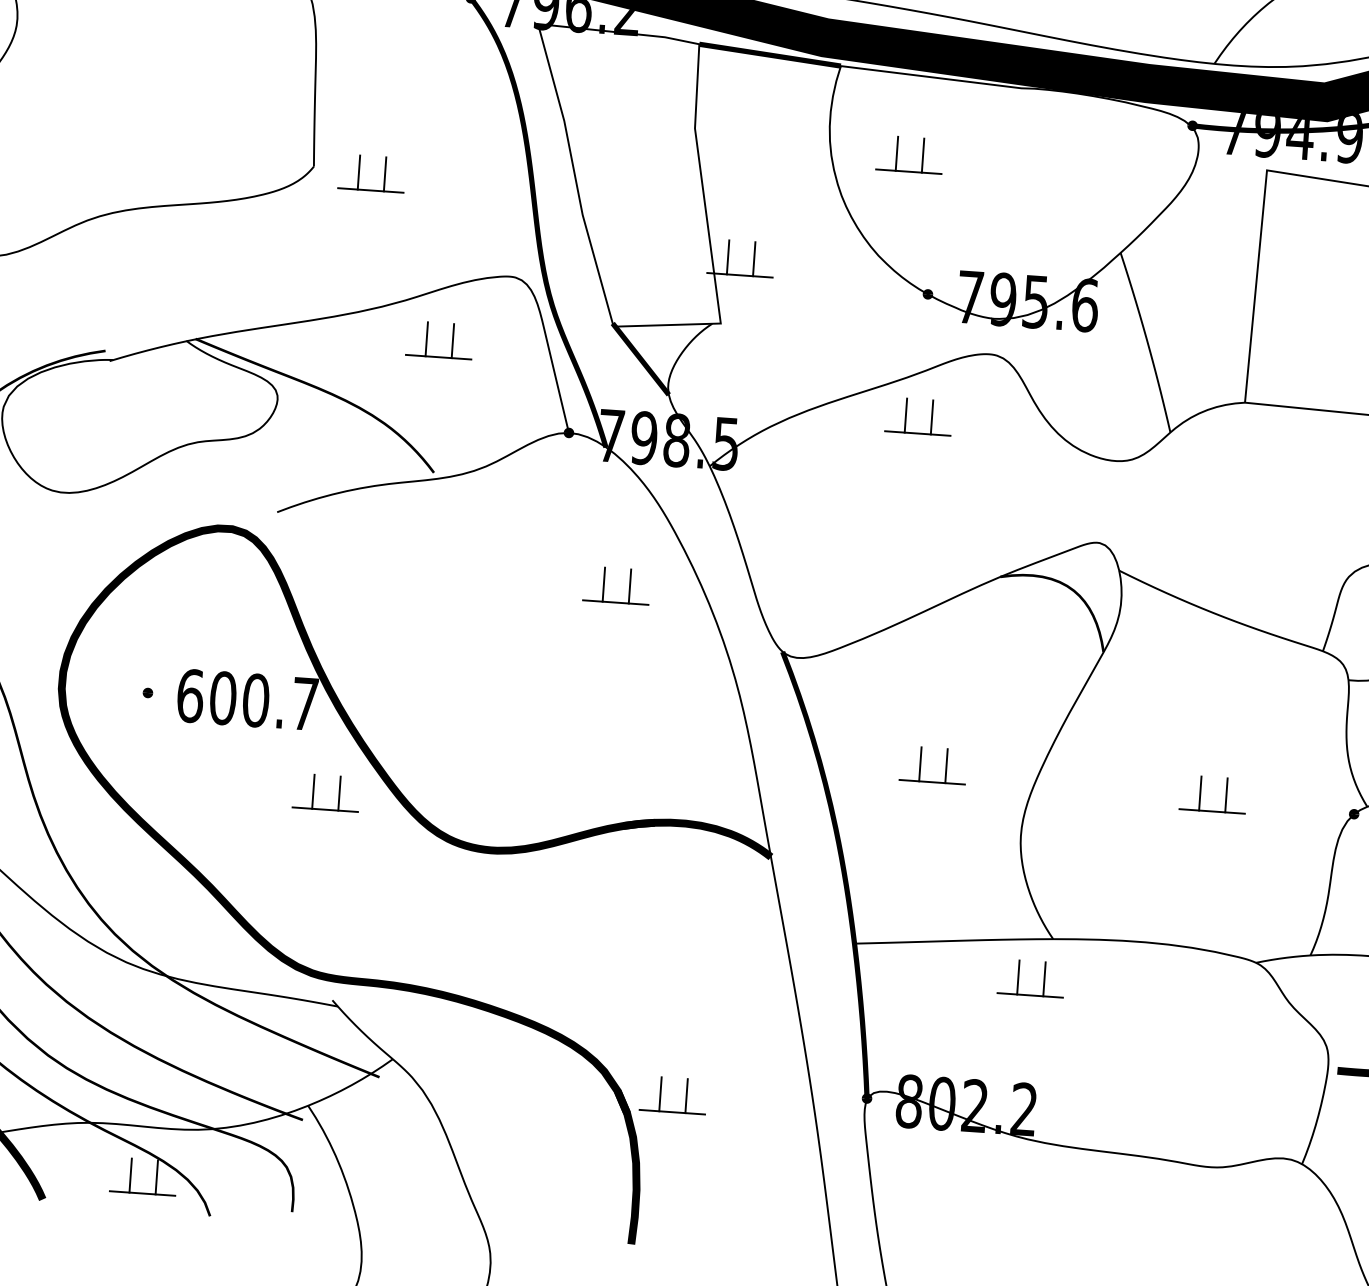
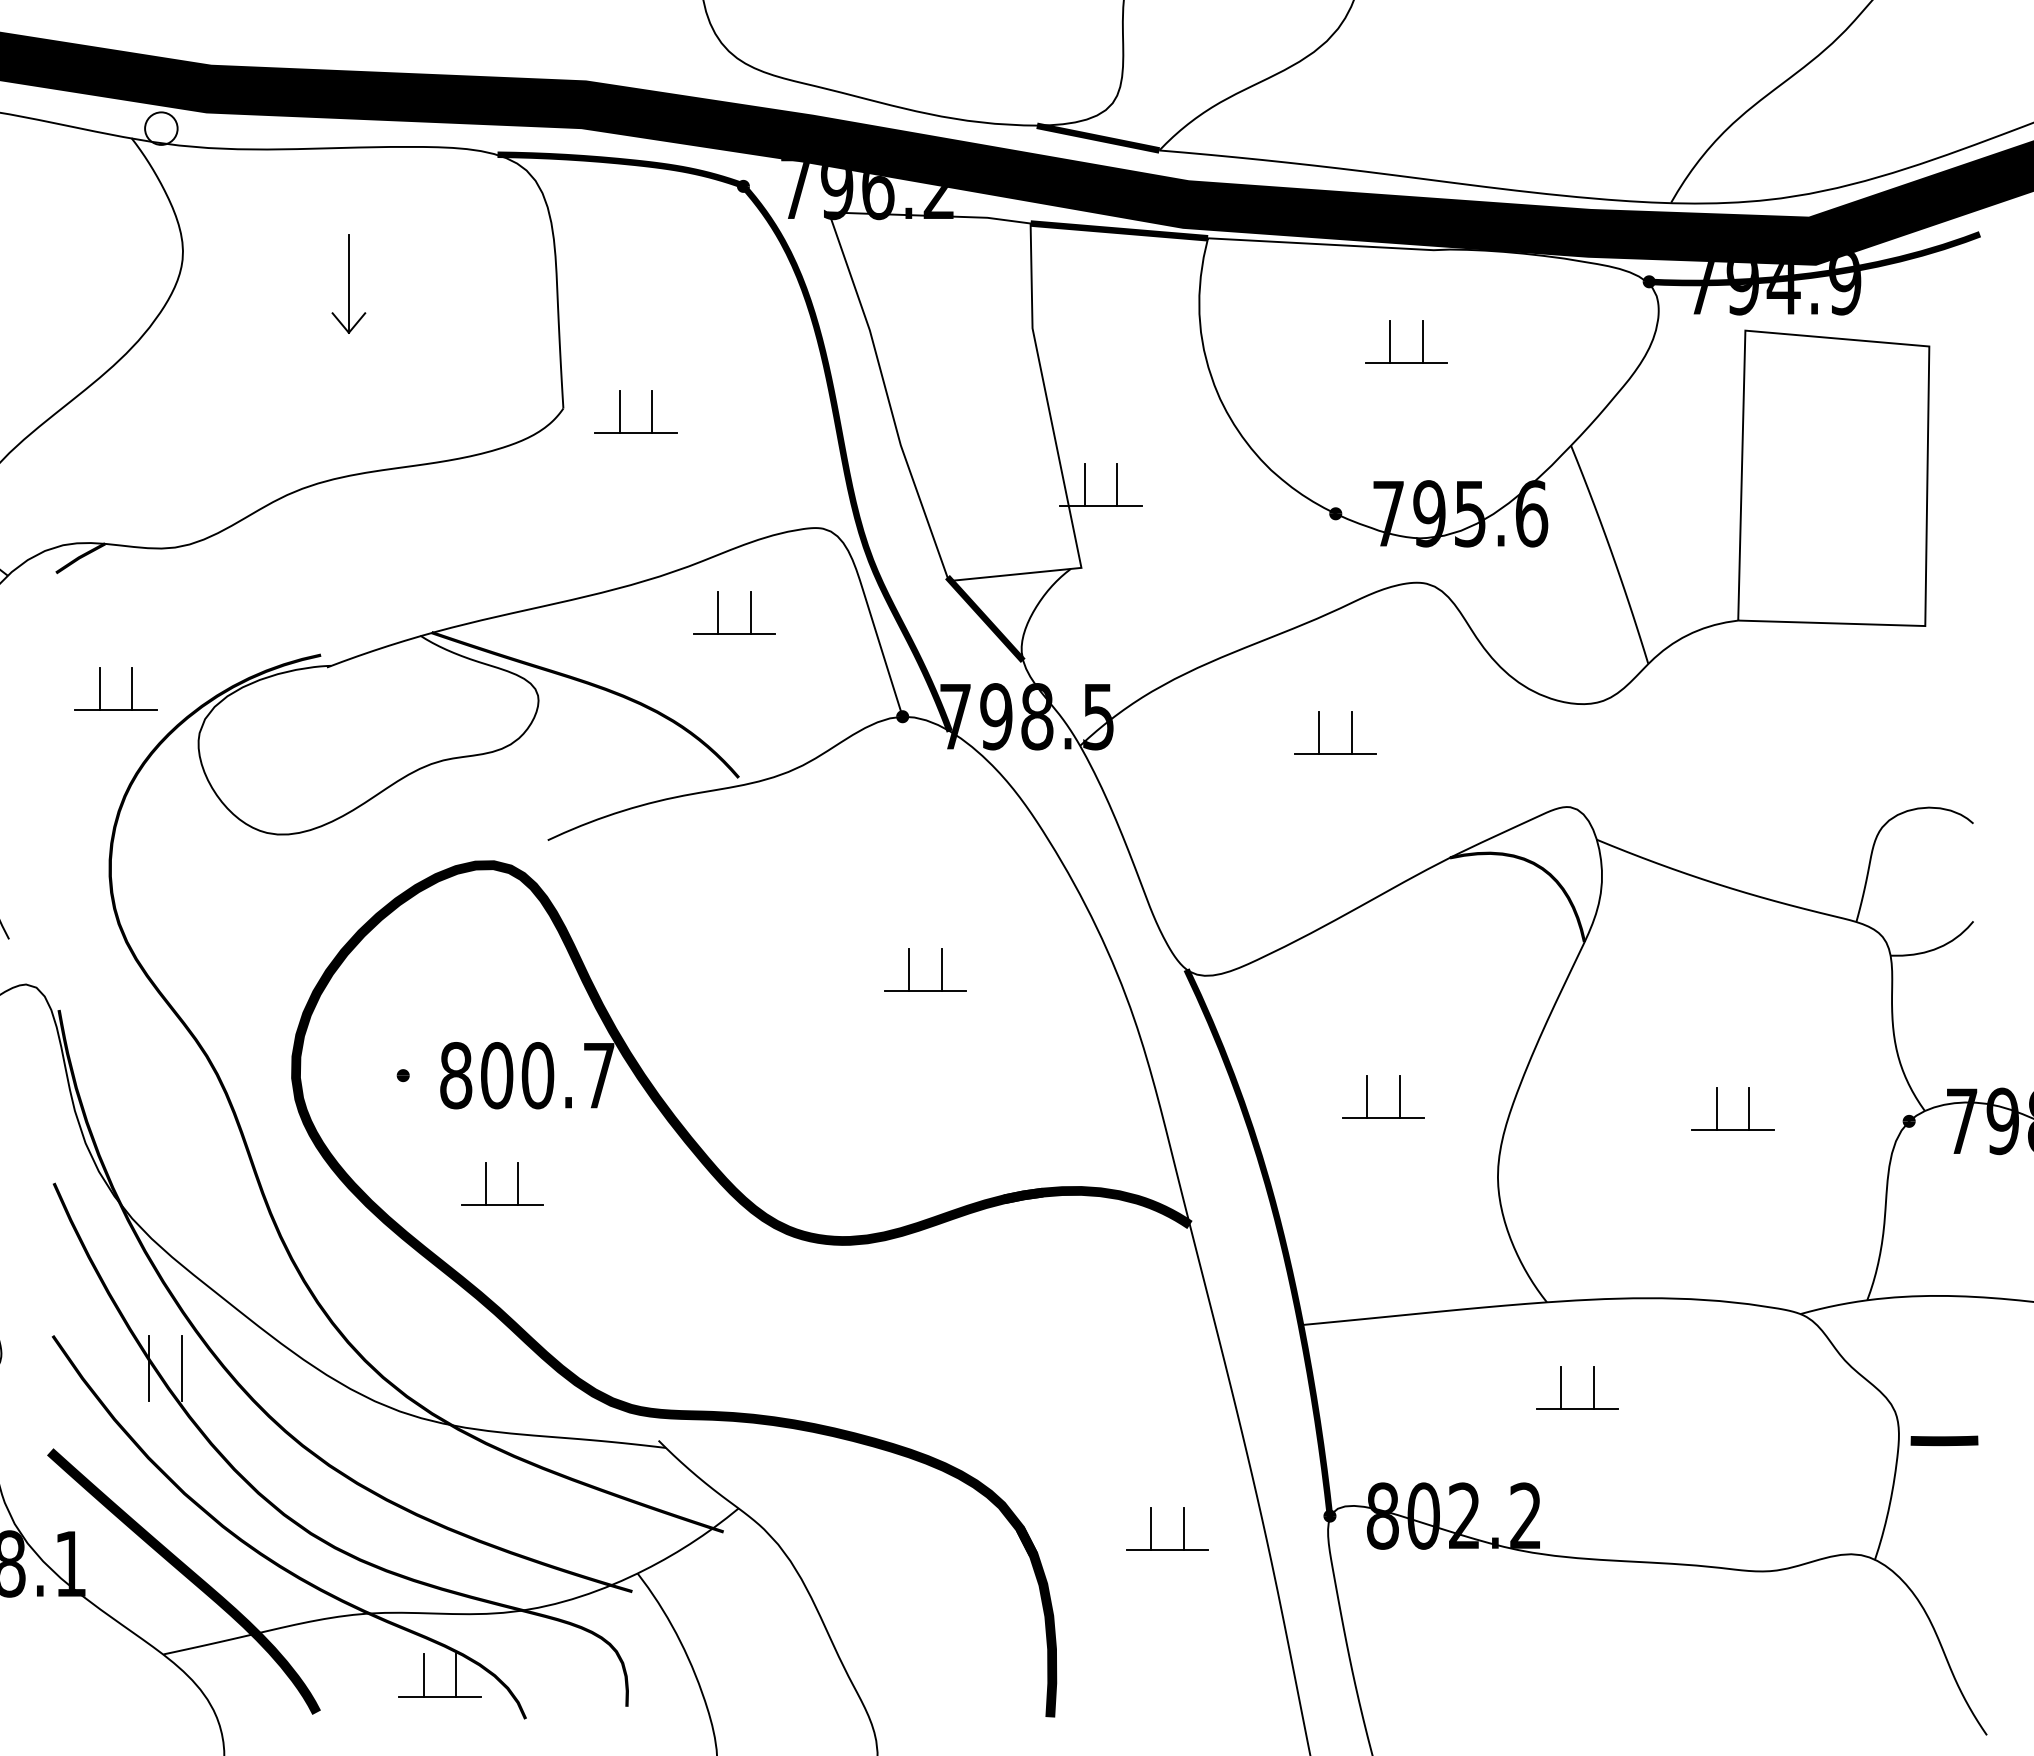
part: (148, 54) -> (348, 283), added
part: (897, 153) -> (1390, 341), moved
part: (906, 415) -> (1319, 732), moved
part: (604, 584) -> (909, 969), moved
text: (190, 695) -> (456, 1075), 600.7 -> 800.7
part: (338, 793) -> (517, 1183), moved
part: (1018, 977) -> (1561, 1387), moved
part: (660, 1094) -> (1151, 1528), moved

